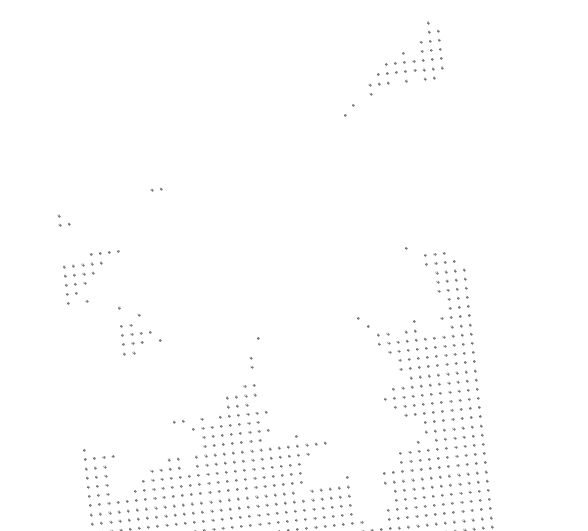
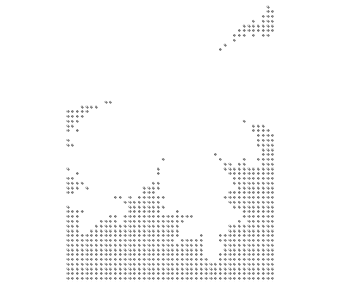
part: (155, 190) -> (107, 102), moved
part: (62, 220) -> (69, 142), moved
part: (141, 328) -> (77, 180), moved

